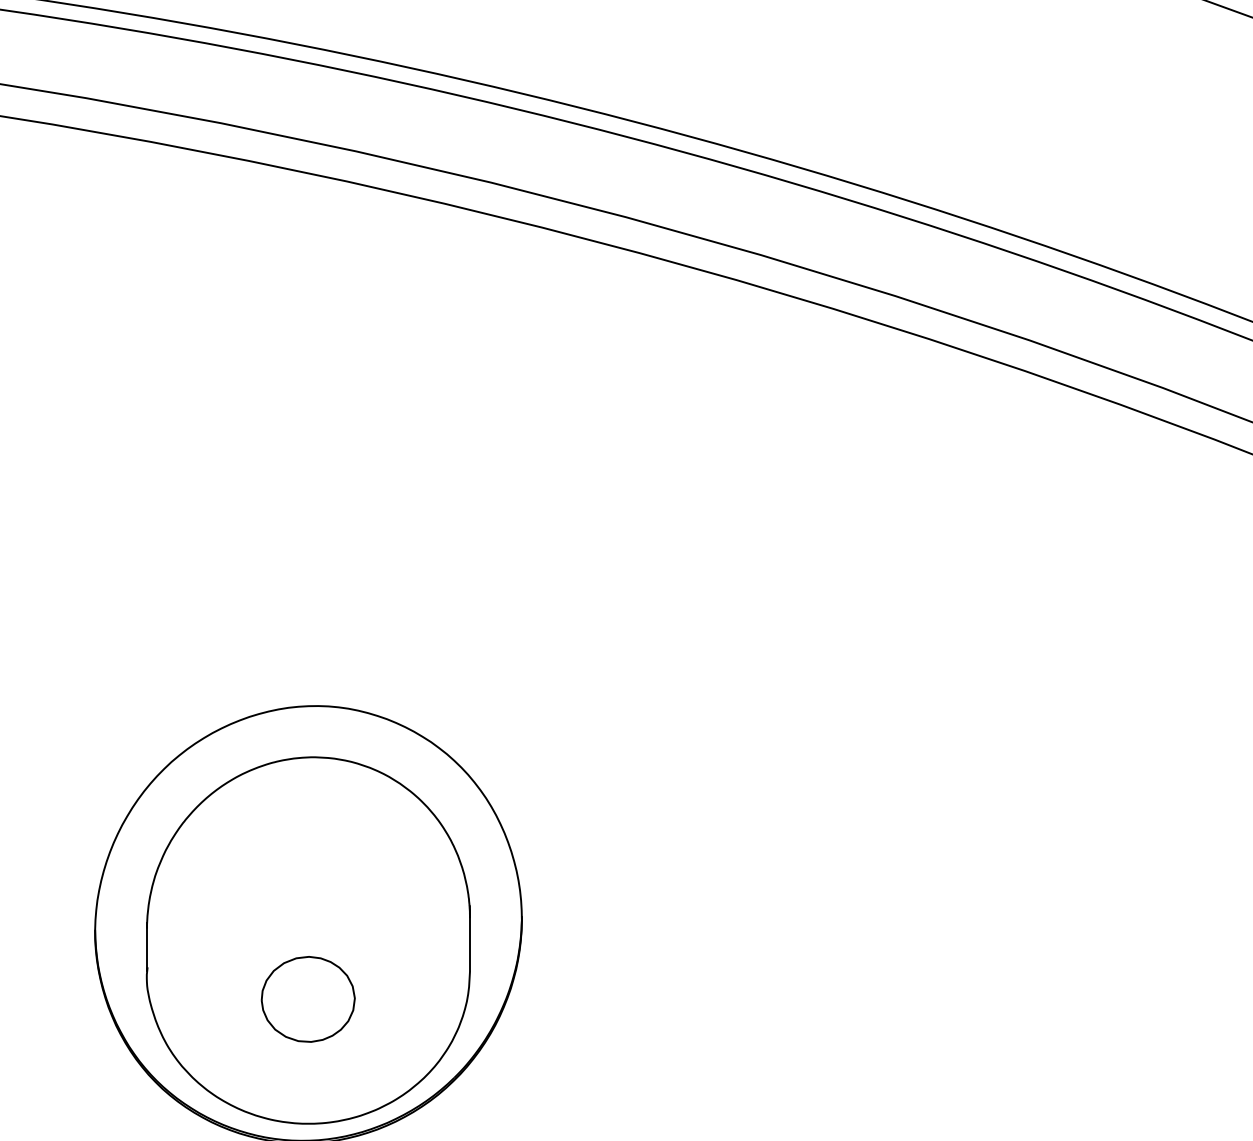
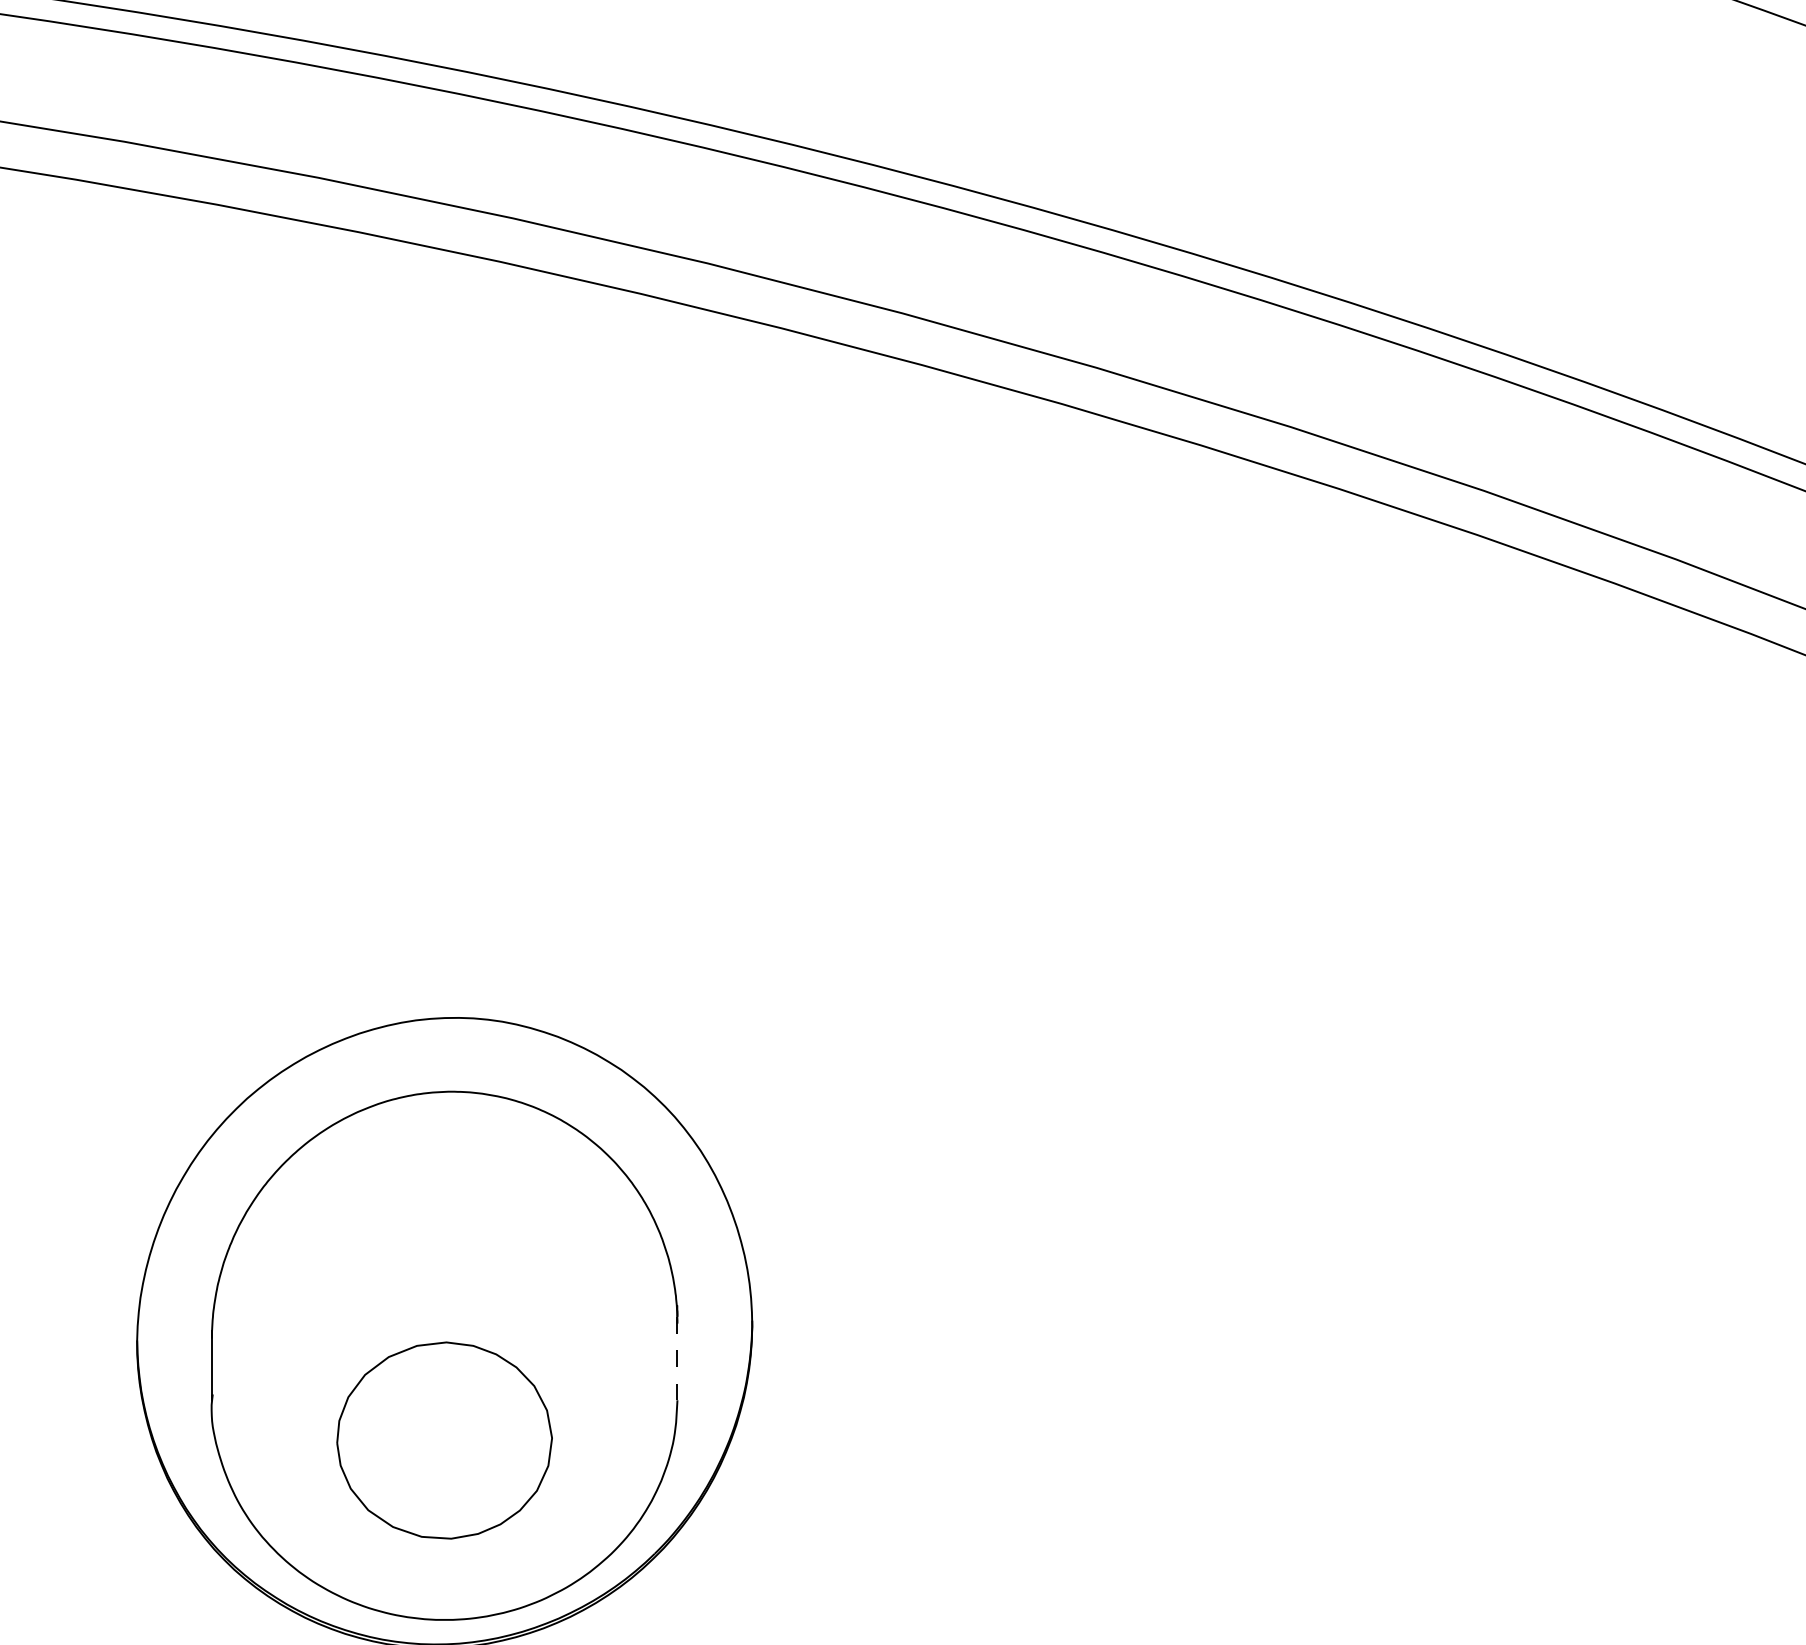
line: (470, 941) -> (678, 1357), solid -> dashed
part: (307, 999) -> (443, 1440), size x1.6

